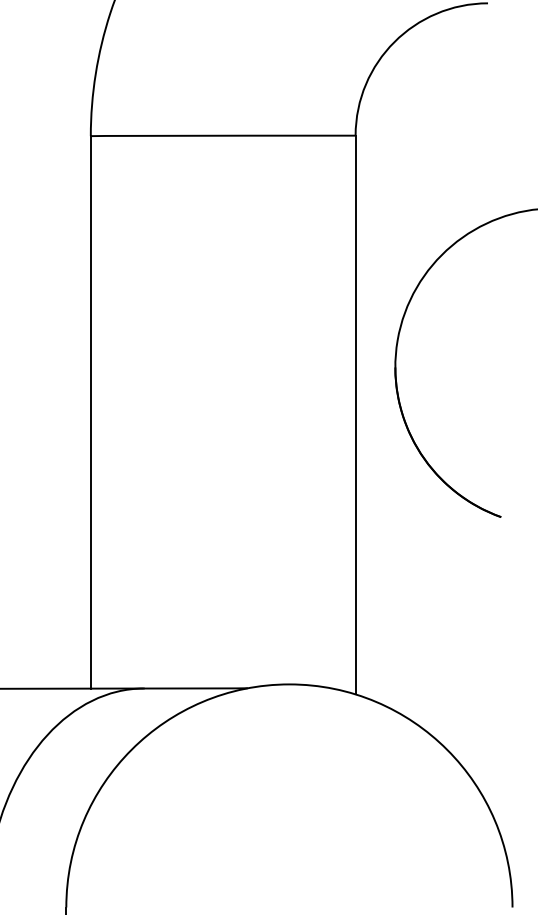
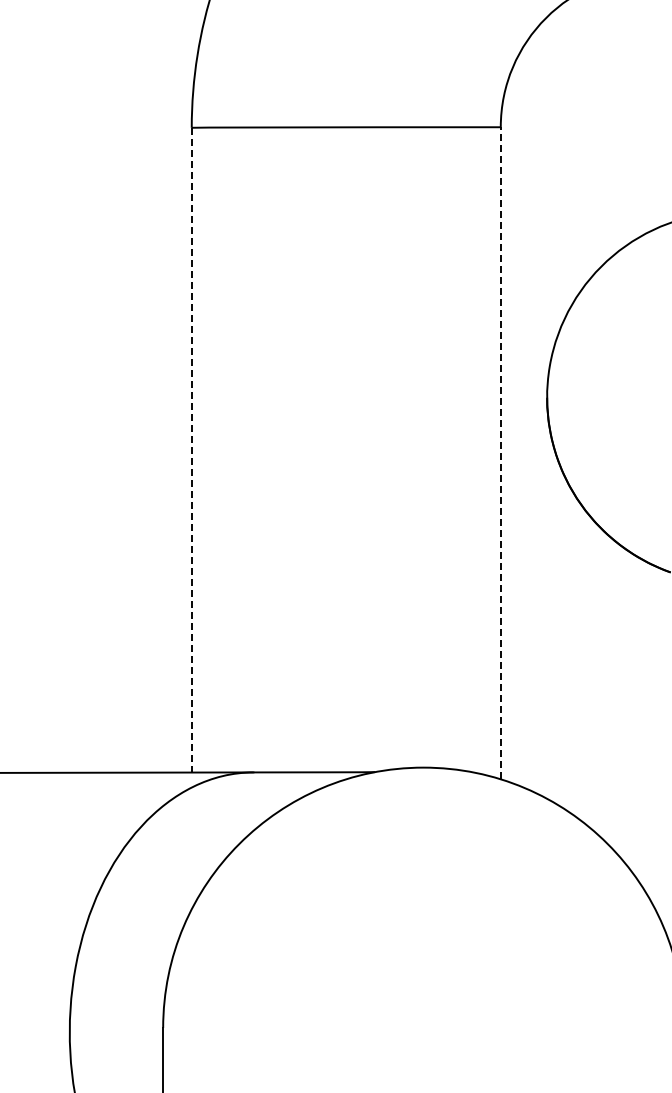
line: (90, 412) -> (191, 450), solid -> dashed
line: (355, 414) -> (500, 452), solid -> dashed

